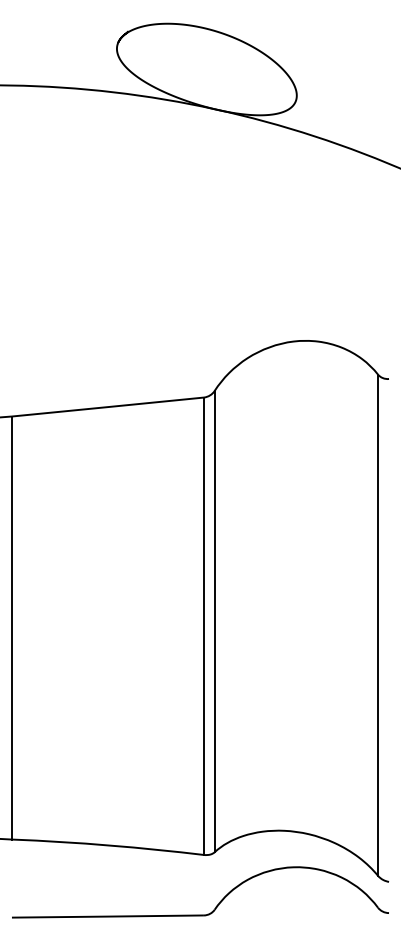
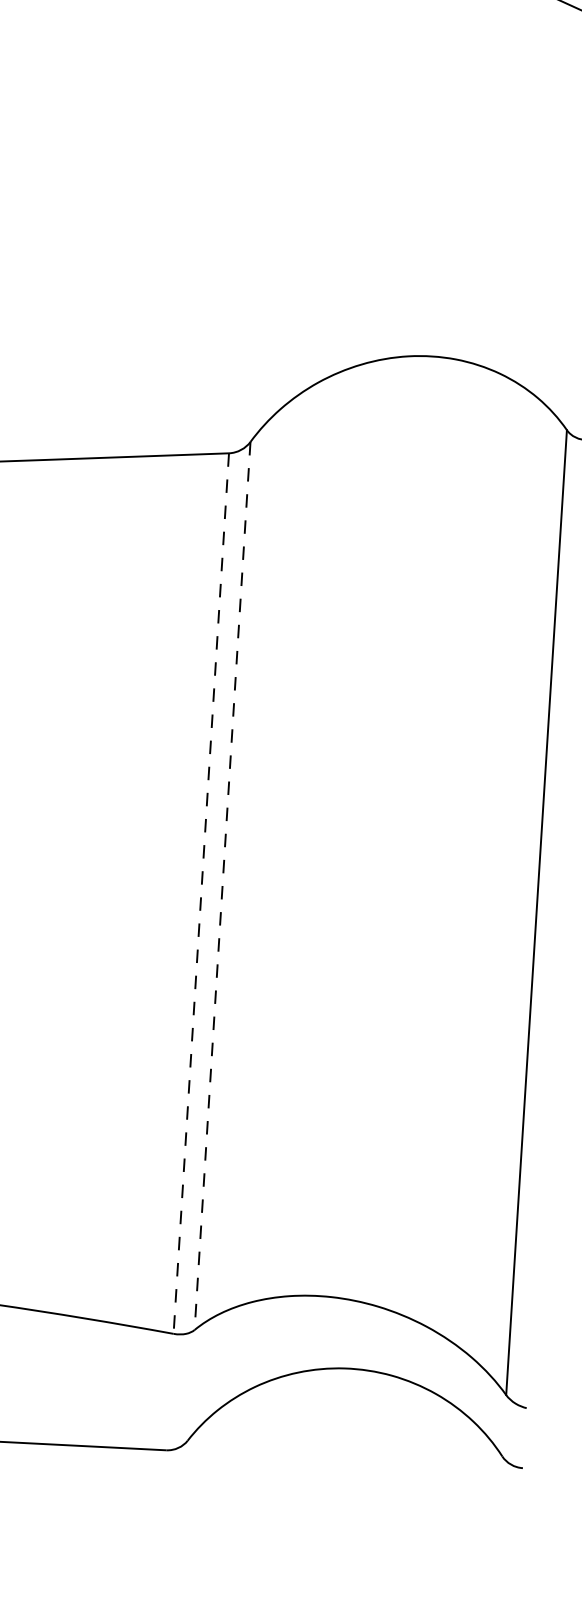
line: (214, 621) -> (222, 885), solid -> dashed
line: (203, 626) -> (200, 893), solid -> dashed

